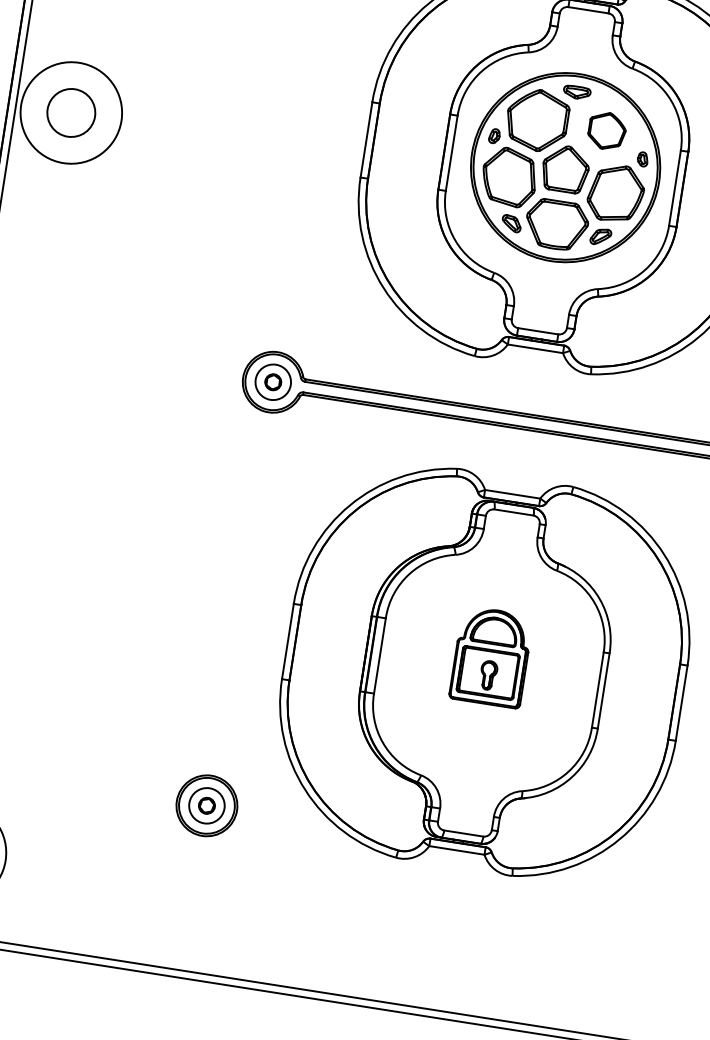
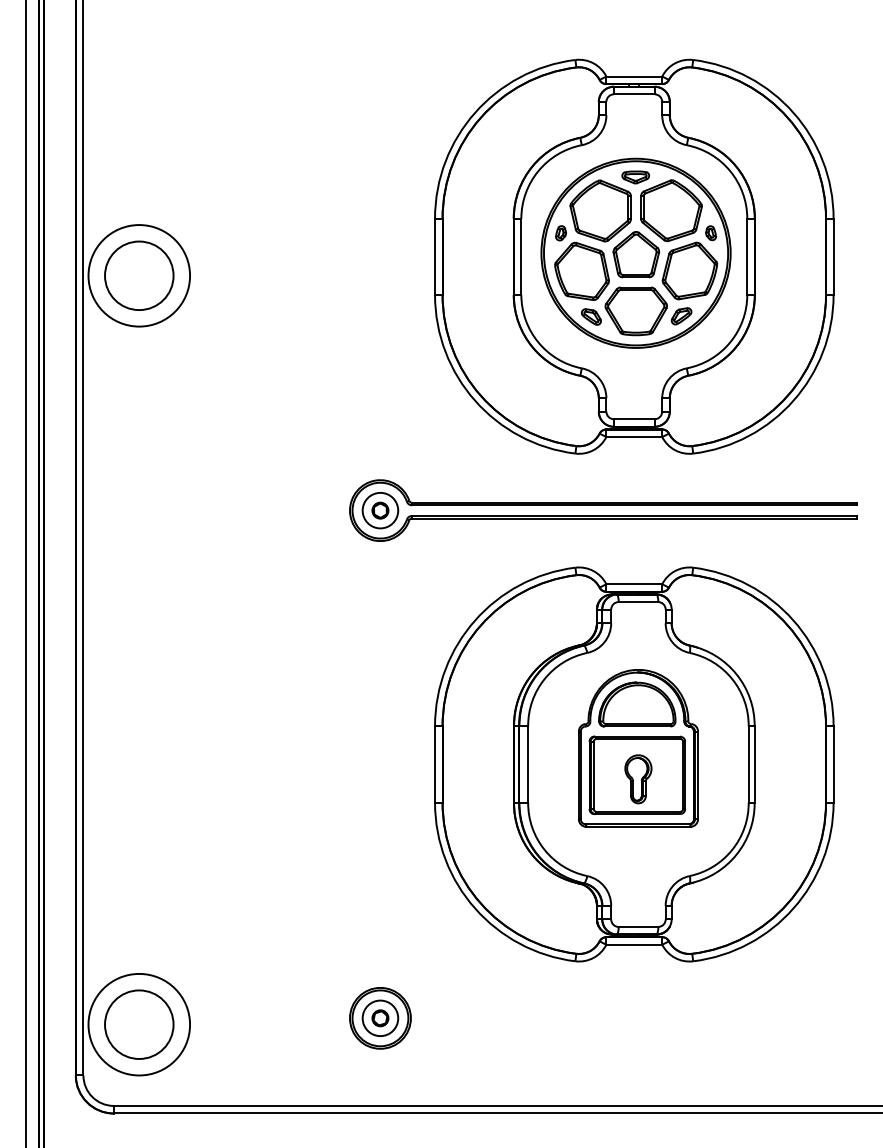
circle: (71, 112) -> (139, 275), size x1.43
part: (607, 130) -> (671, 210), size x1.67
part: (491, 657) -> (638, 748), size x1.67
part: (206, 805) -> (380, 1018), moved

